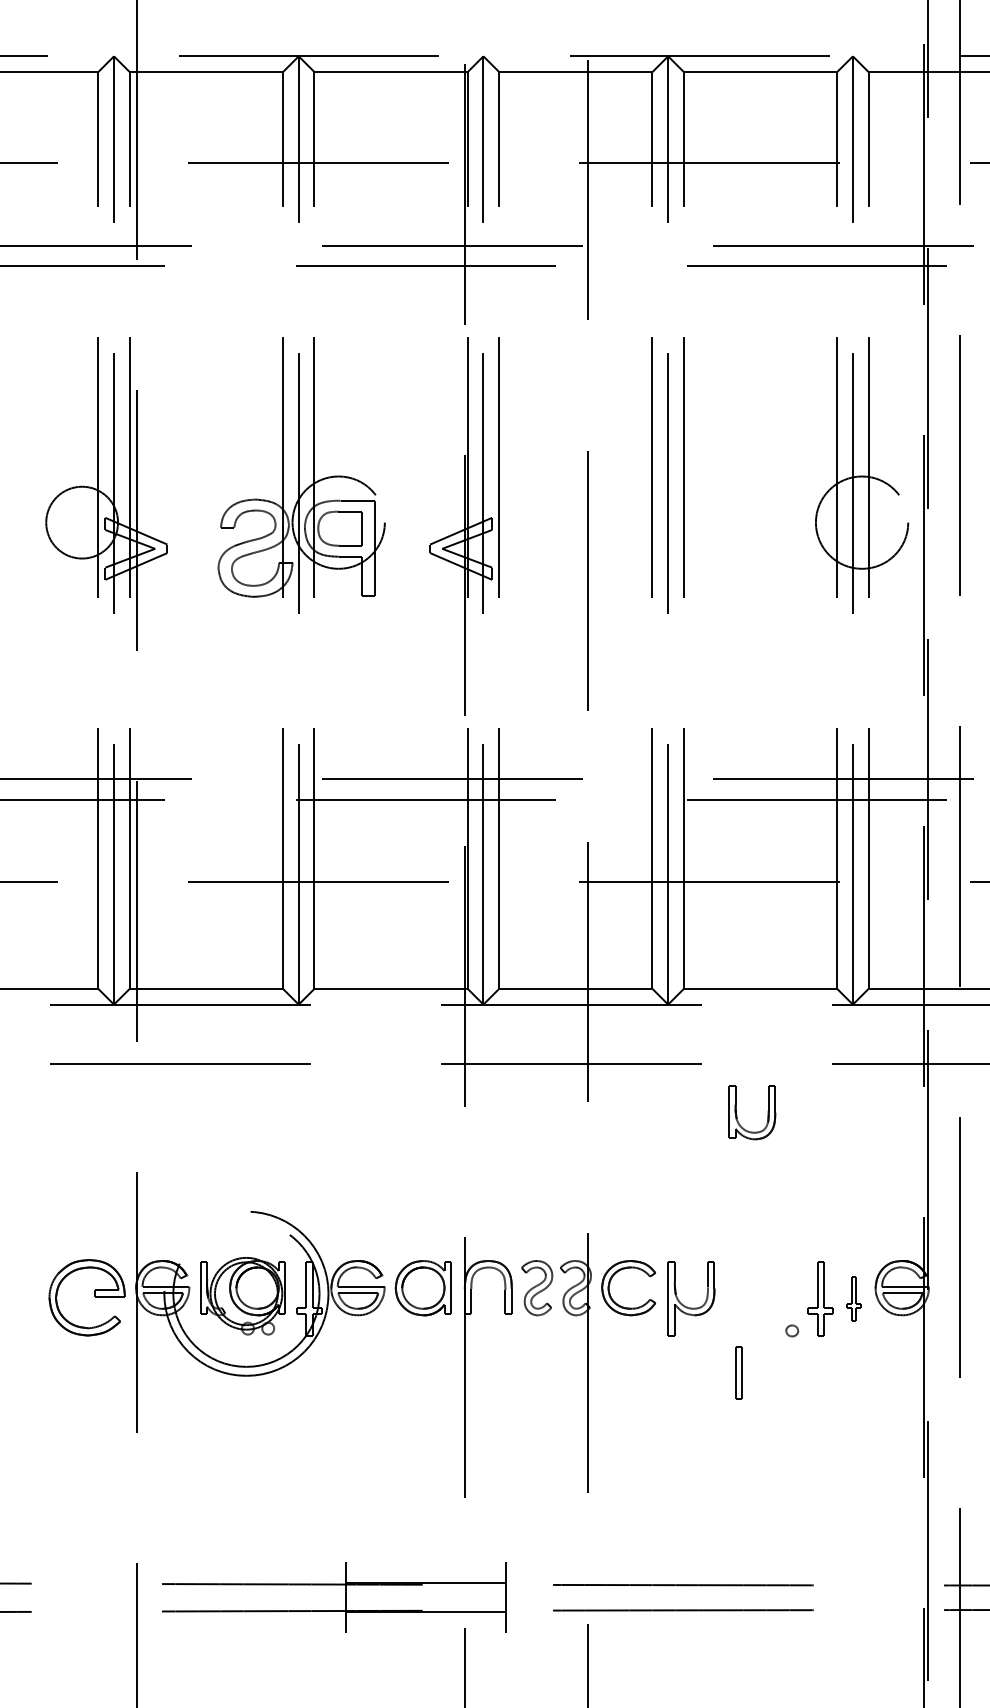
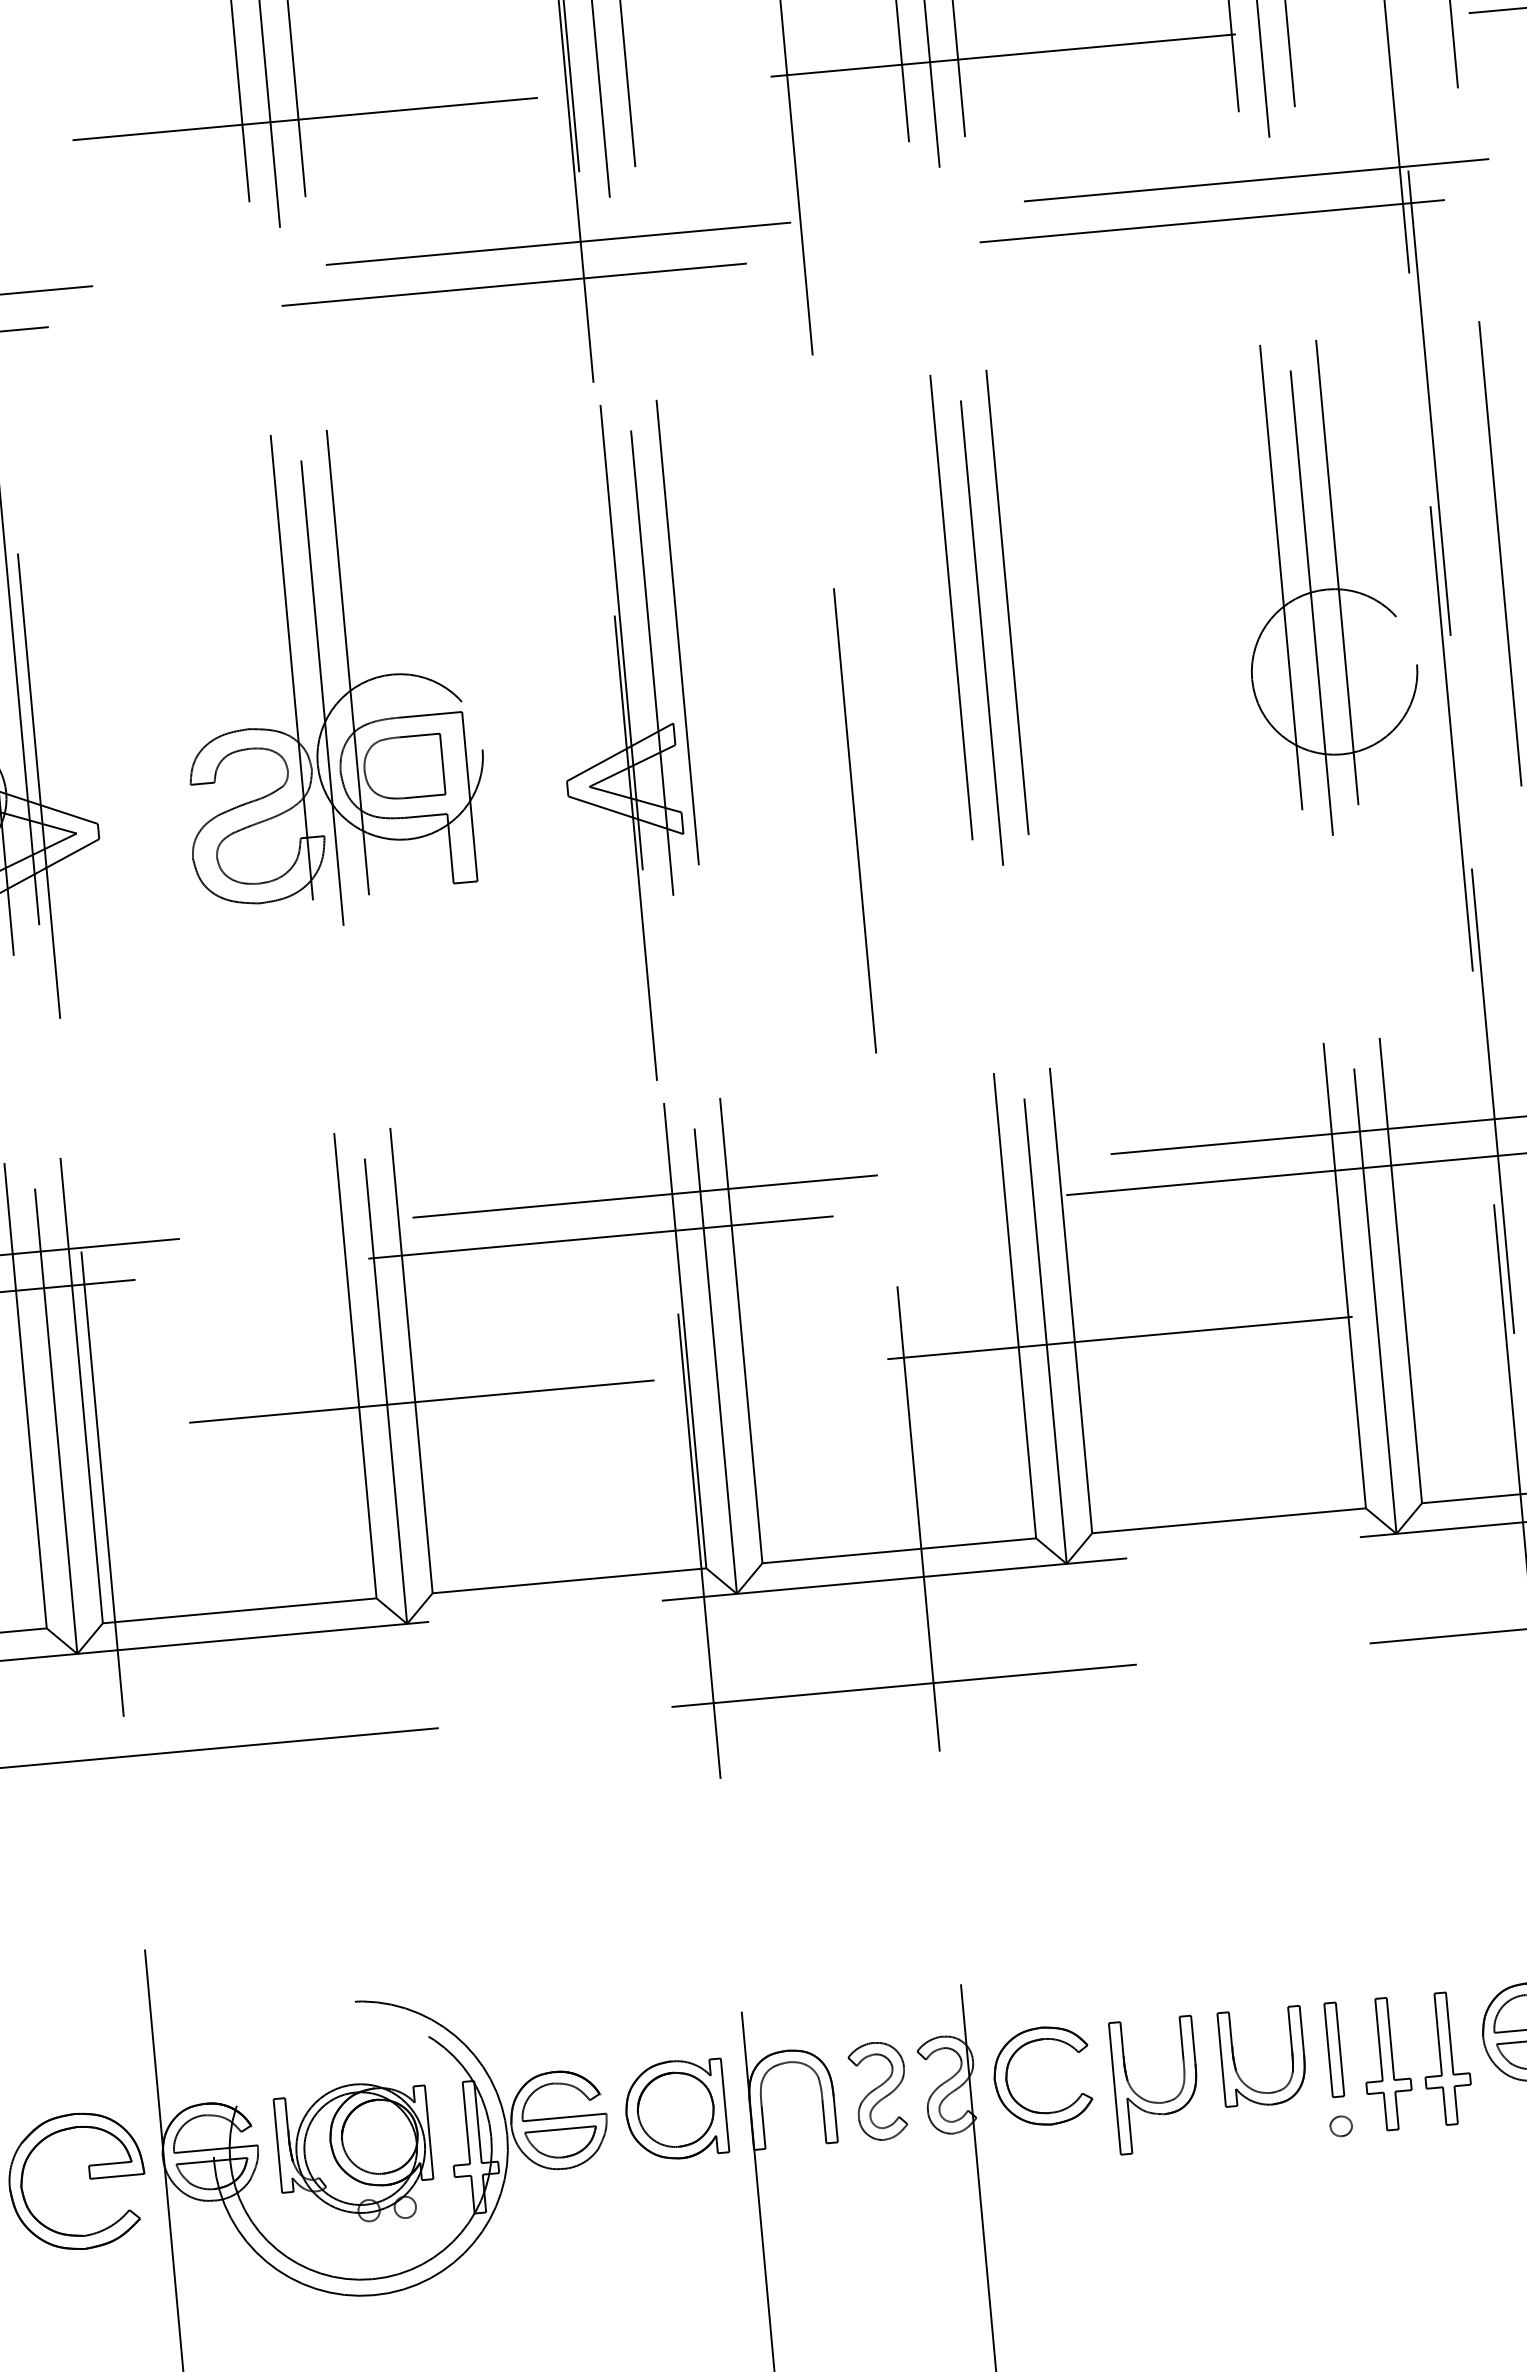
part: (767, 1112) -> (1290, 2054), moved
part: (853, 1298) -> (1445, 2058), size x1.67
part: (738, 1372) -> (1332, 2048), moved

